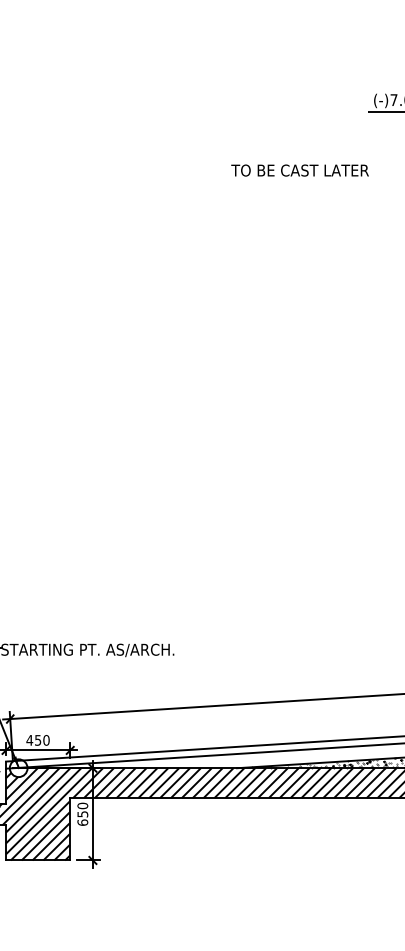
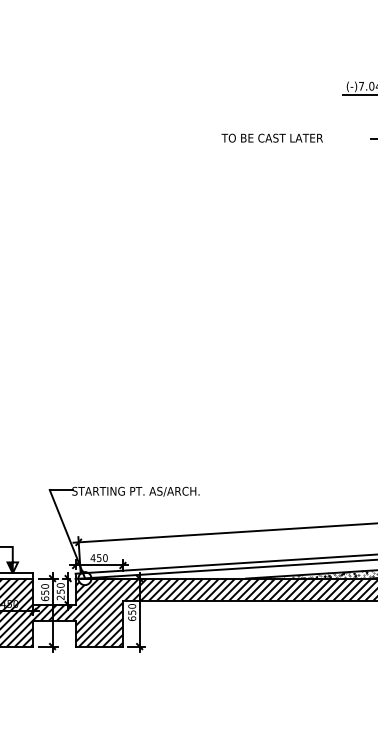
text: (298, 169) -> (271, 137), moved

